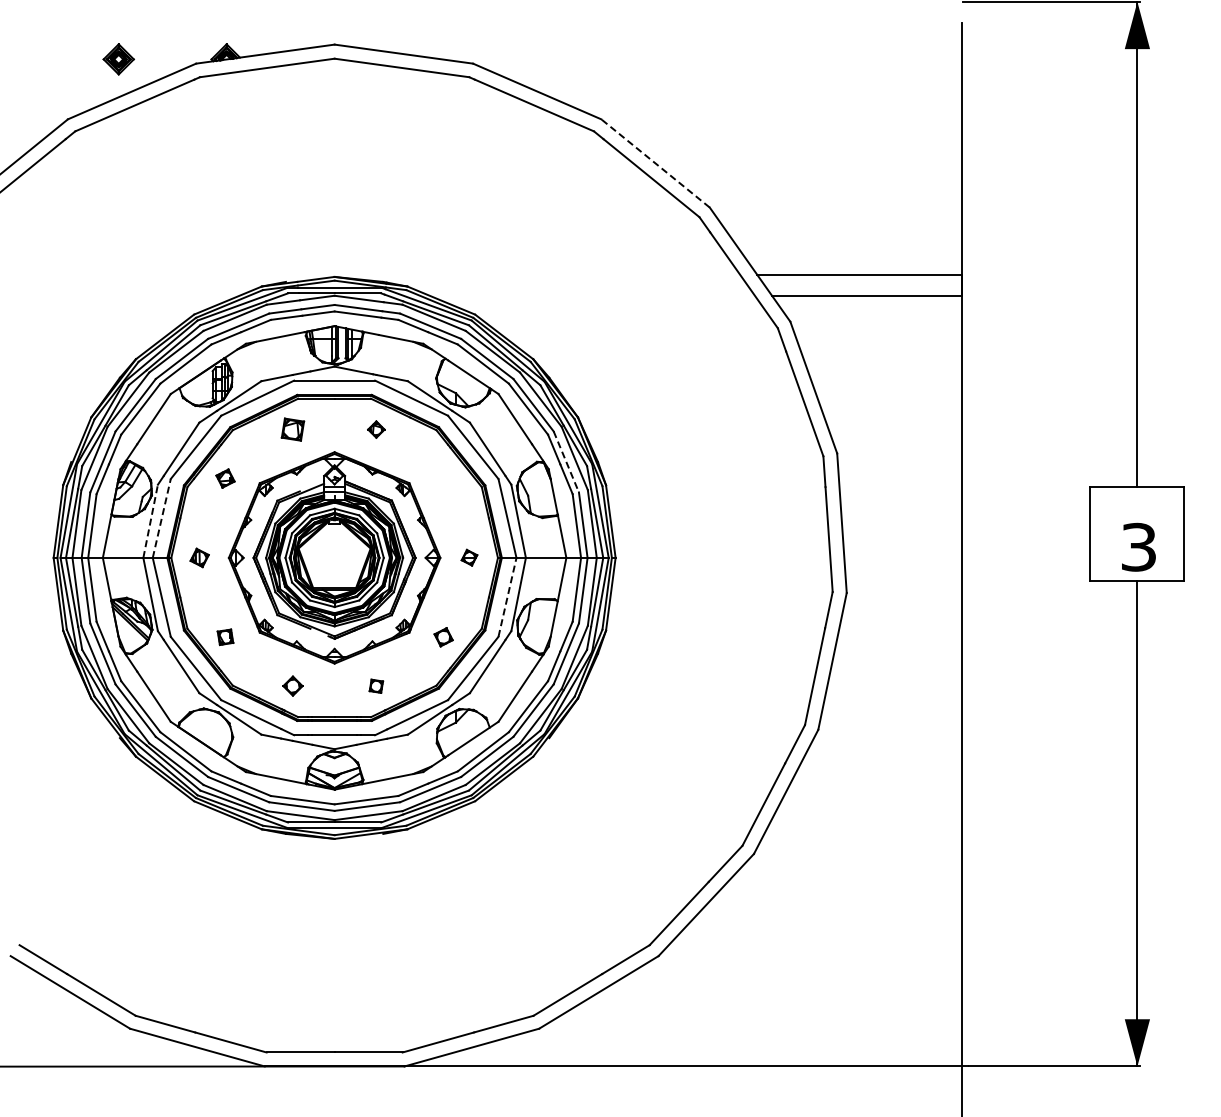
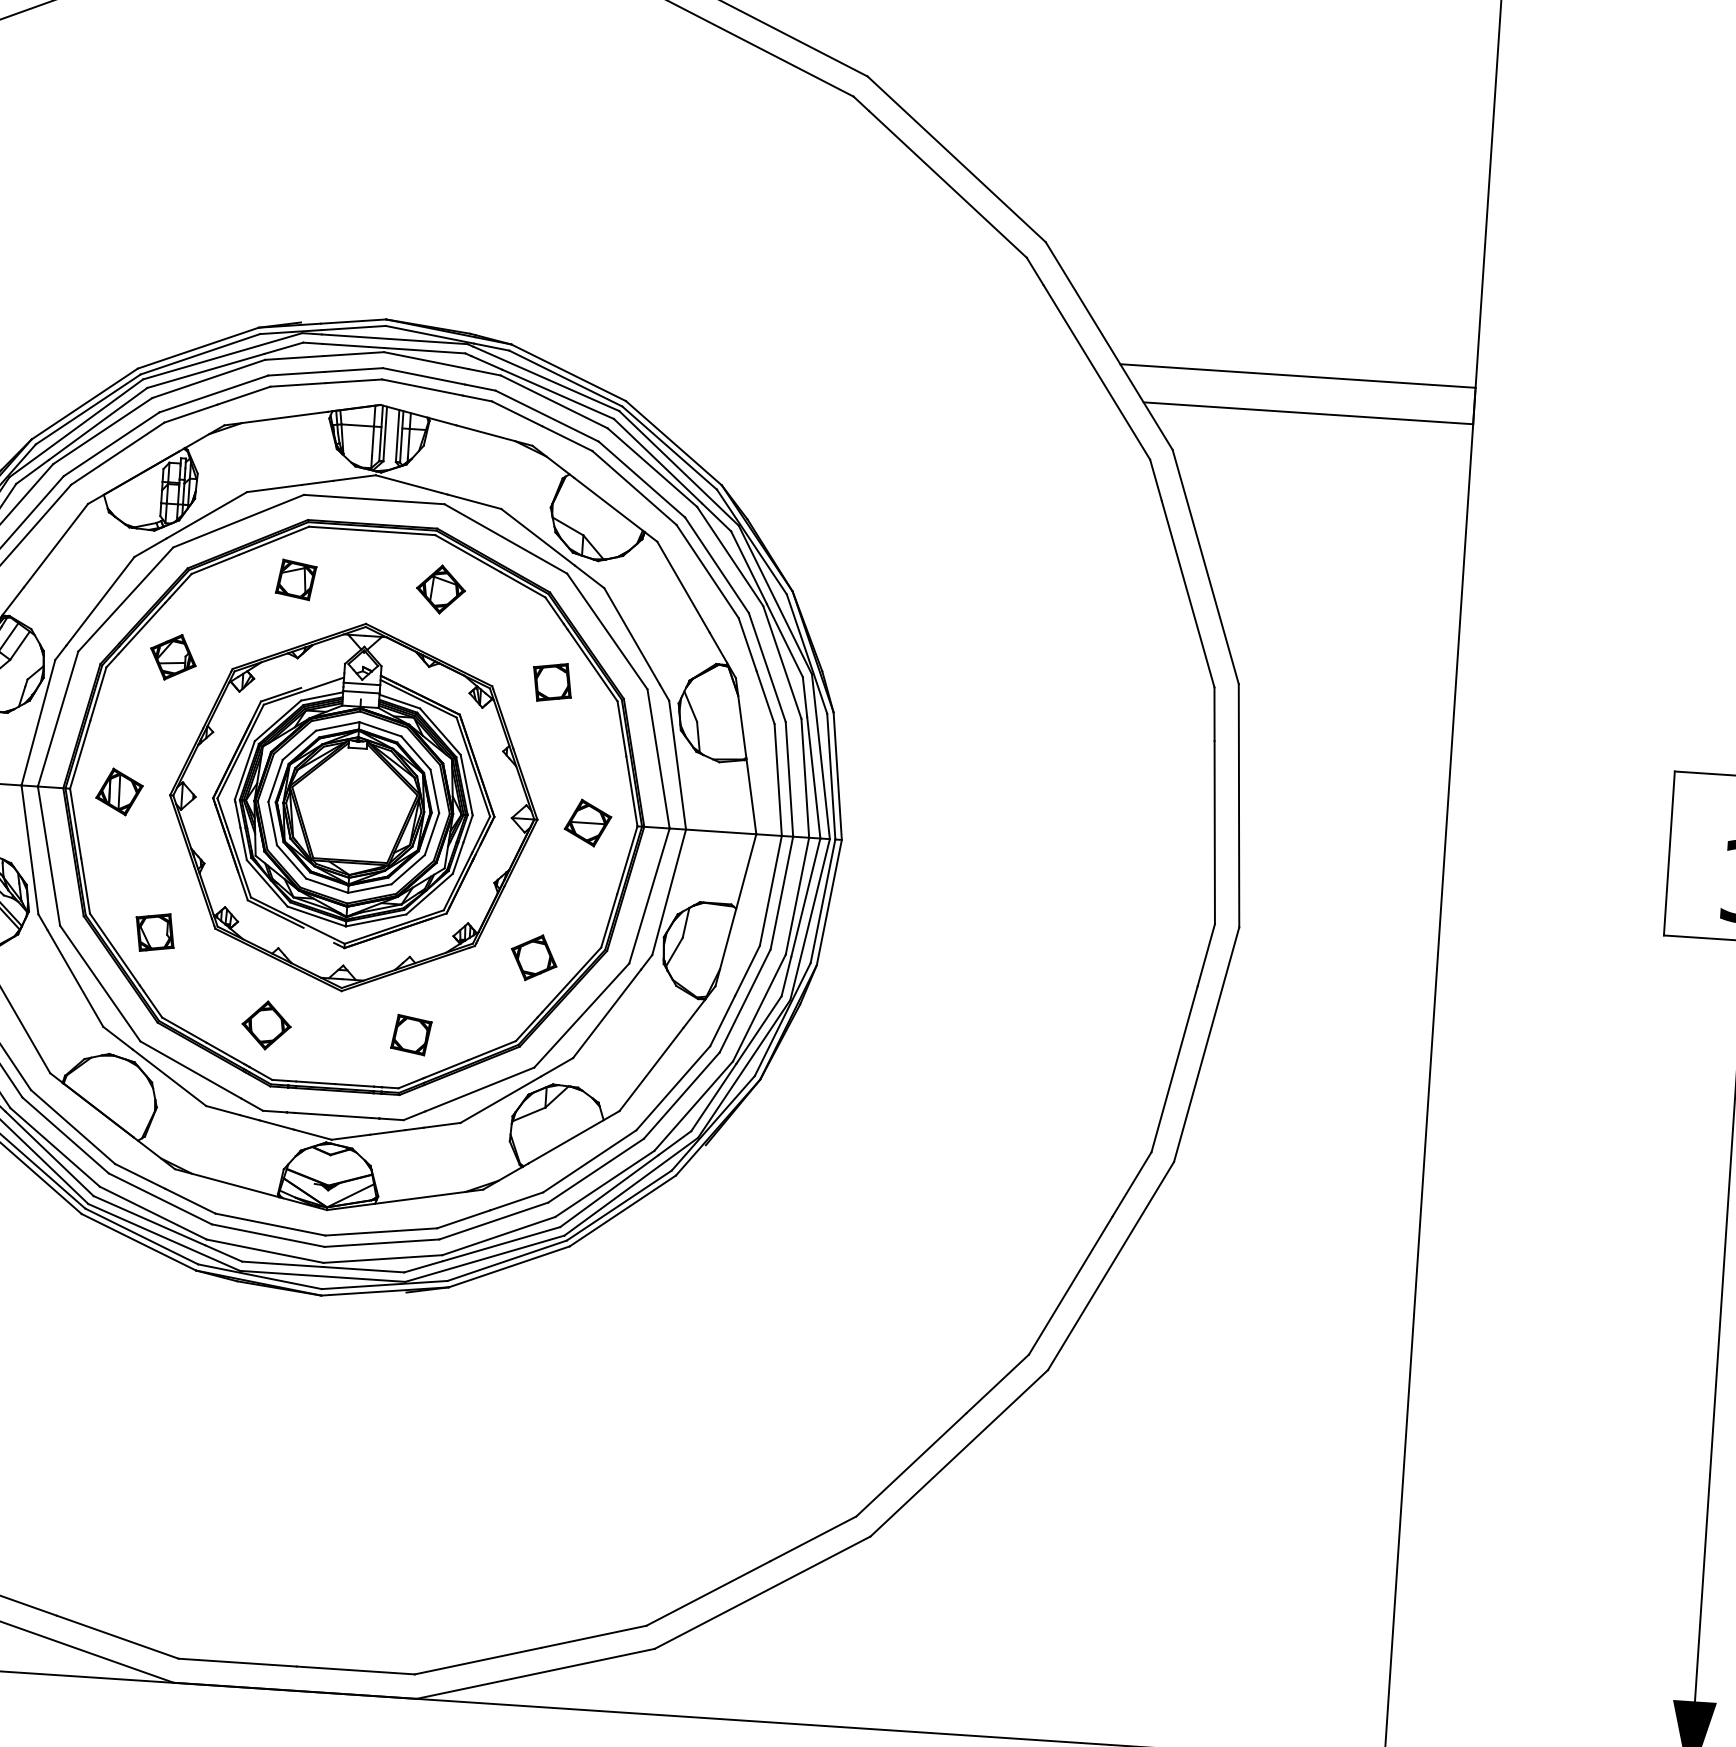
line: (655, 163) -> (956, 159), dashed -> solid
part: (376, 429) -> (441, 589), size x1.67
line: (566, 462) -> (767, 668), dashed -> solid
part: (225, 478) -> (173, 656), size x1.43
part: (443, 478) -> (552, 682), added
line: (161, 517) -> (57, 717), dashed -> solid
line: (150, 520) -> (38, 721), dashed -> solid
part: (199, 557) -> (119, 791), size x1.43
part: (469, 557) -> (588, 822), size x1.67
line: (507, 596) -> (649, 894), dashed -> solid
part: (225, 637) -> (155, 933), size x1.43
part: (443, 637) -> (533, 958), size x1.43
part: (292, 685) -> (265, 1024), size x1.43
part: (376, 686) -> (411, 1035), size x1.67

